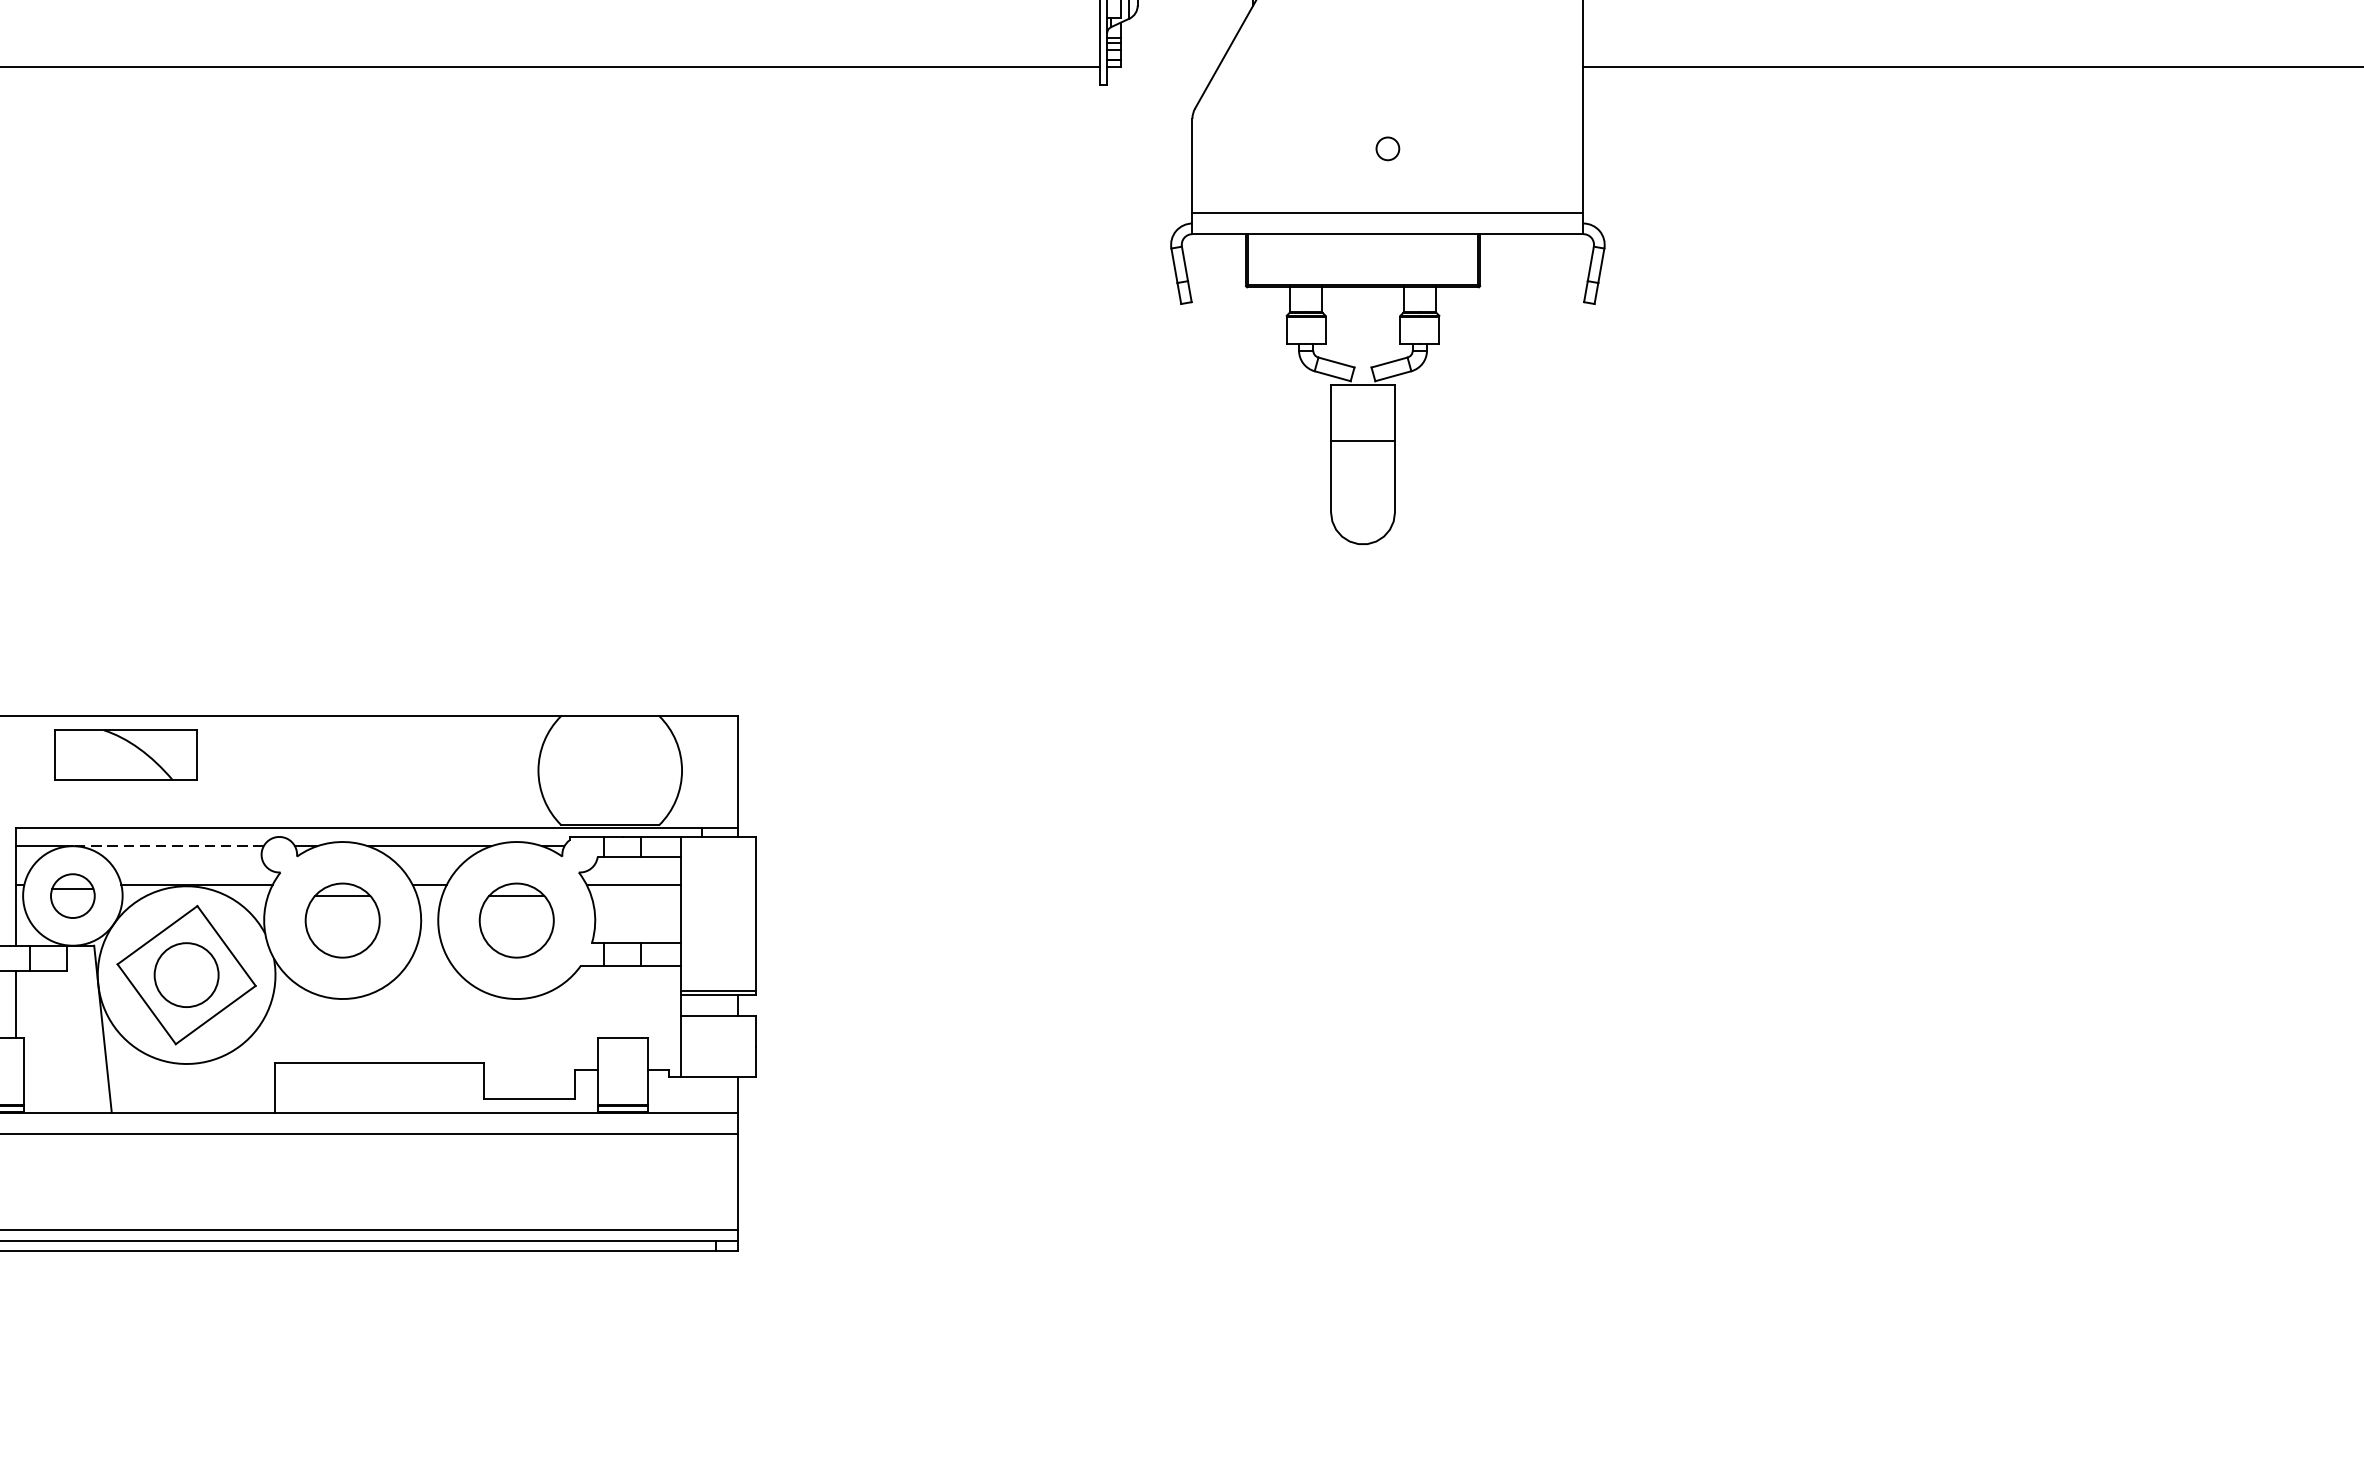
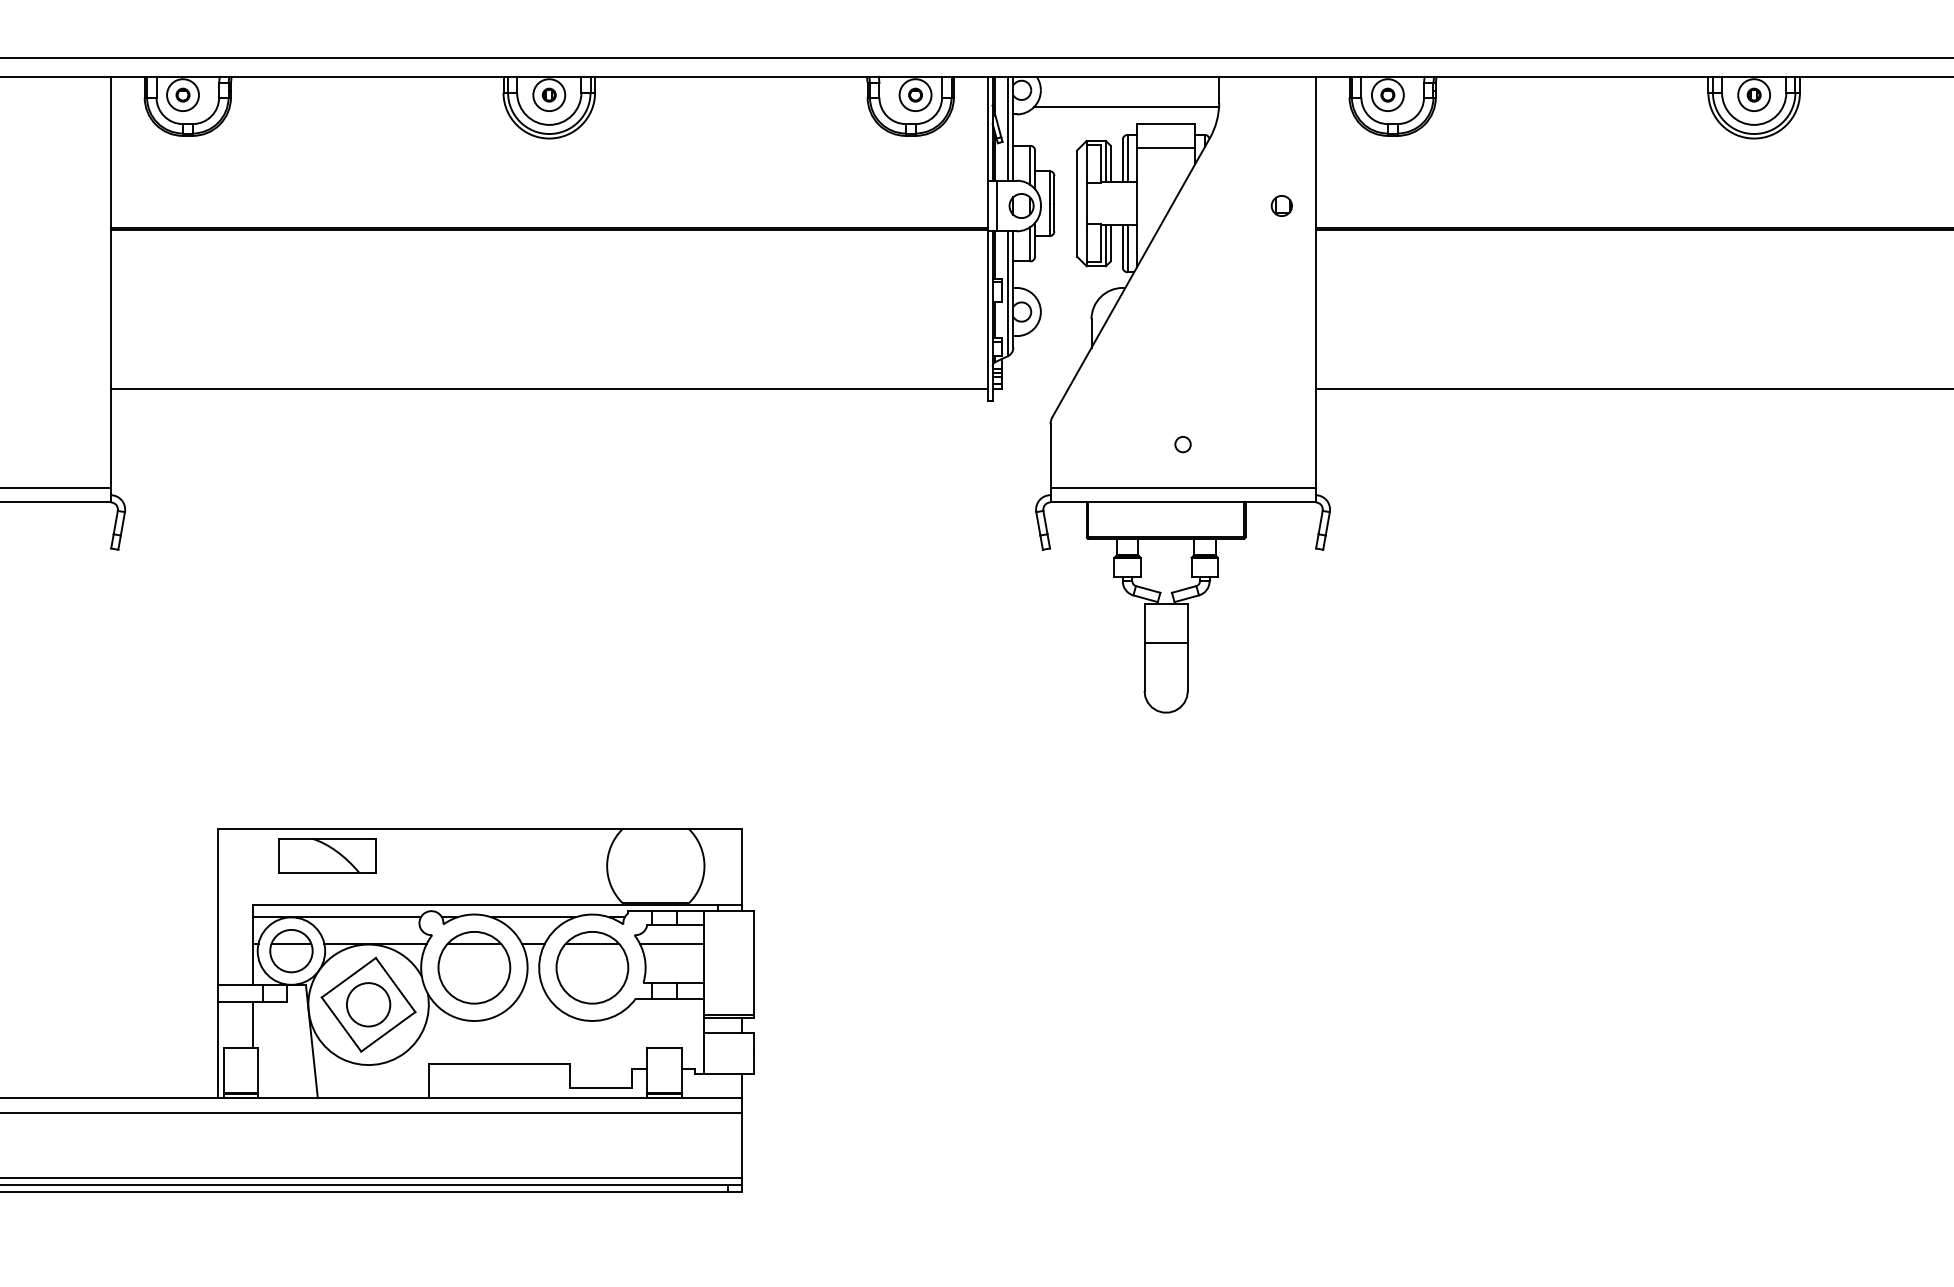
line: (168, 846) -> (356, 917), dashed -> solid
part: (72, 896) -> (291, 951), size x1.43
part: (342, 920) -> (474, 967), size x1.43
part: (516, 920) -> (592, 967), size x1.43

